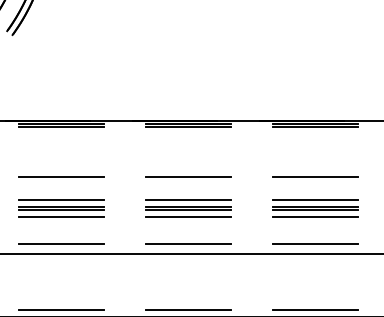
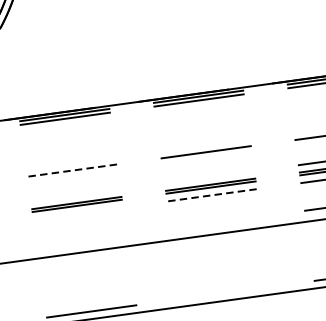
line: (61, 176) -> (72, 170), solid -> dashed
line: (61, 200) -> (75, 195), removed
line: (188, 200) -> (209, 177), removed
line: (61, 217) -> (78, 213), removed
line: (188, 217) -> (212, 195), solid -> dashed
line: (61, 243) -> (81, 241), removed
line: (188, 243) -> (215, 222), removed
line: (188, 310) -> (225, 293), removed

